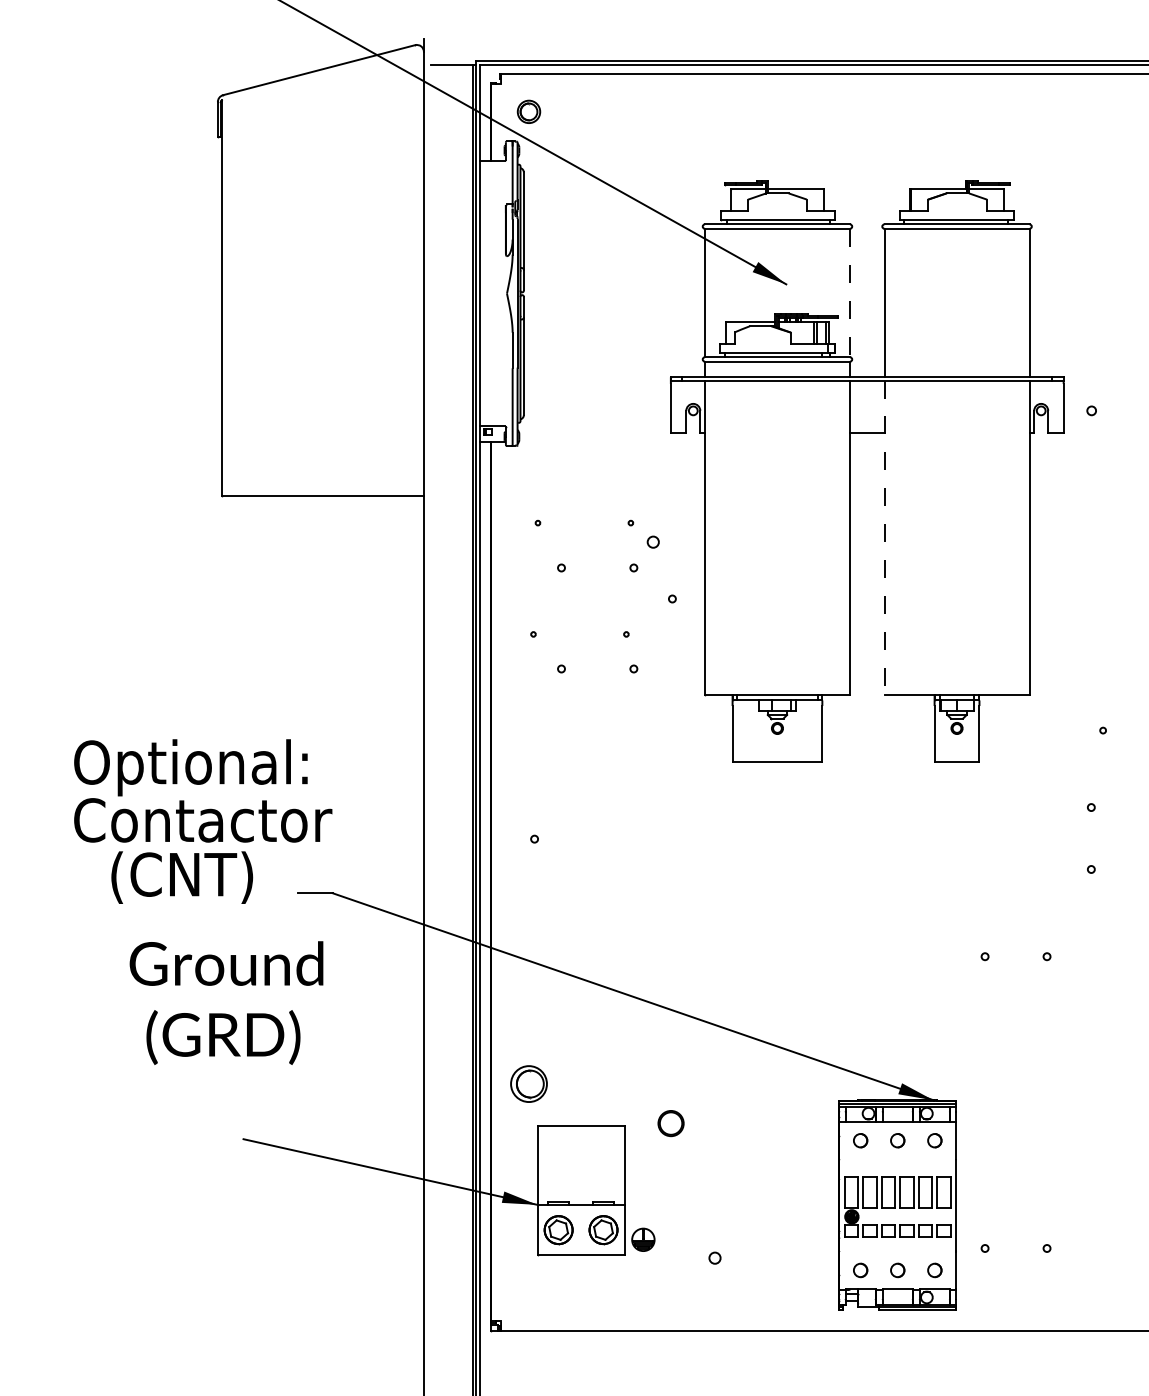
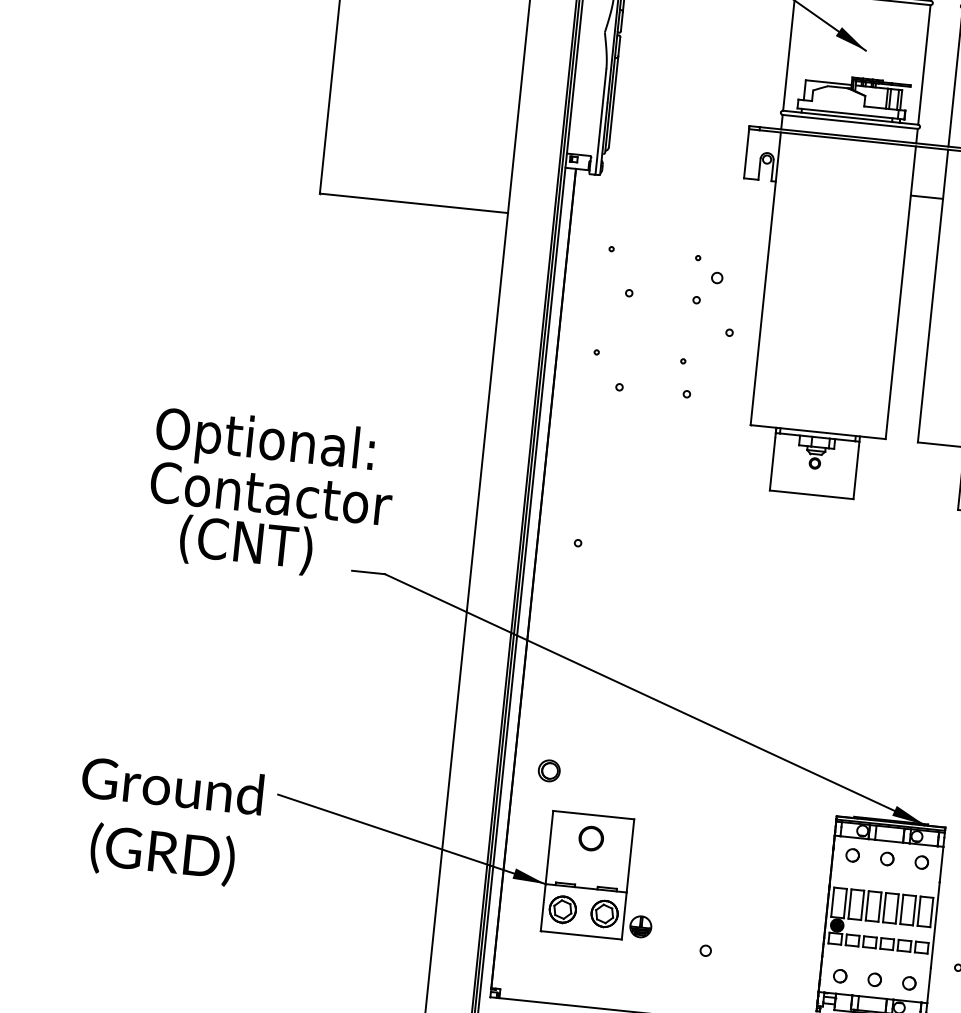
line: (849, 293) -> (923, 65), dashed -> solid
line: (884, 538) -> (932, 296), dashed -> solid
text: (226, 1002) -> (168, 822), moved
part: (528, 1084) -> (548, 771), size x0.62
part: (670, 1123) -> (590, 838), moved

